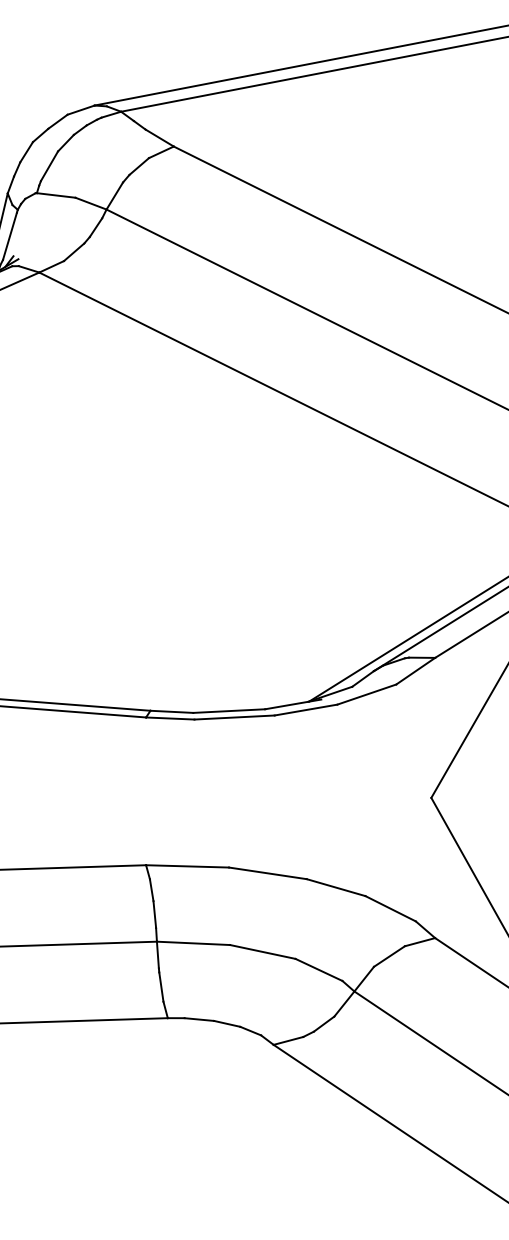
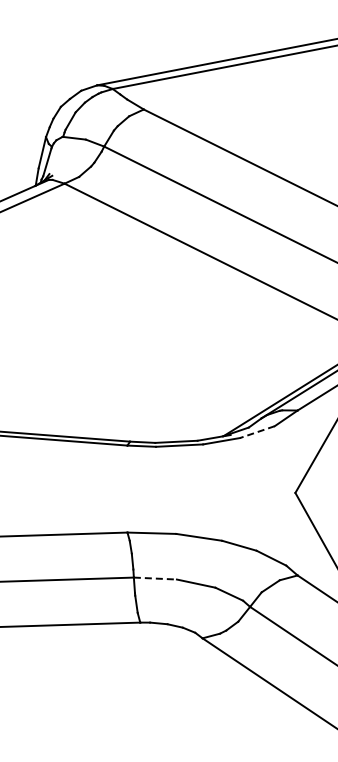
line: (365, 695) -> (256, 432), solid -> dashed
line: (193, 943) -> (155, 578), solid -> dashed

